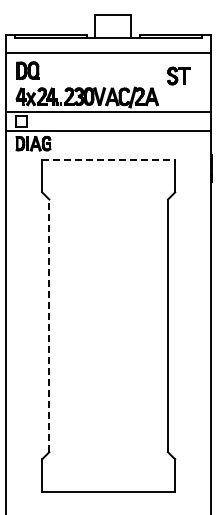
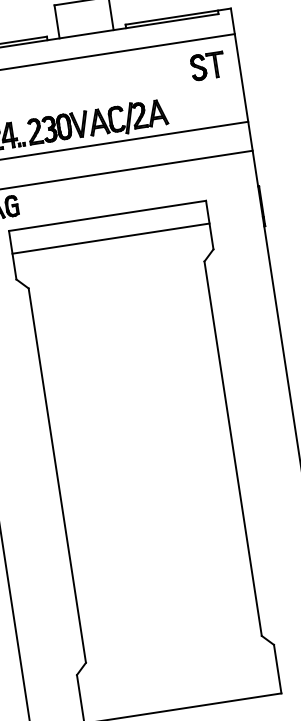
part: (178, 75) -> (207, 65), moved
line: (109, 159) -> (108, 215), dashed -> solid
line: (108, 174) -> (110, 237), added
line: (49, 325) -> (57, 475), dashed -> solid

